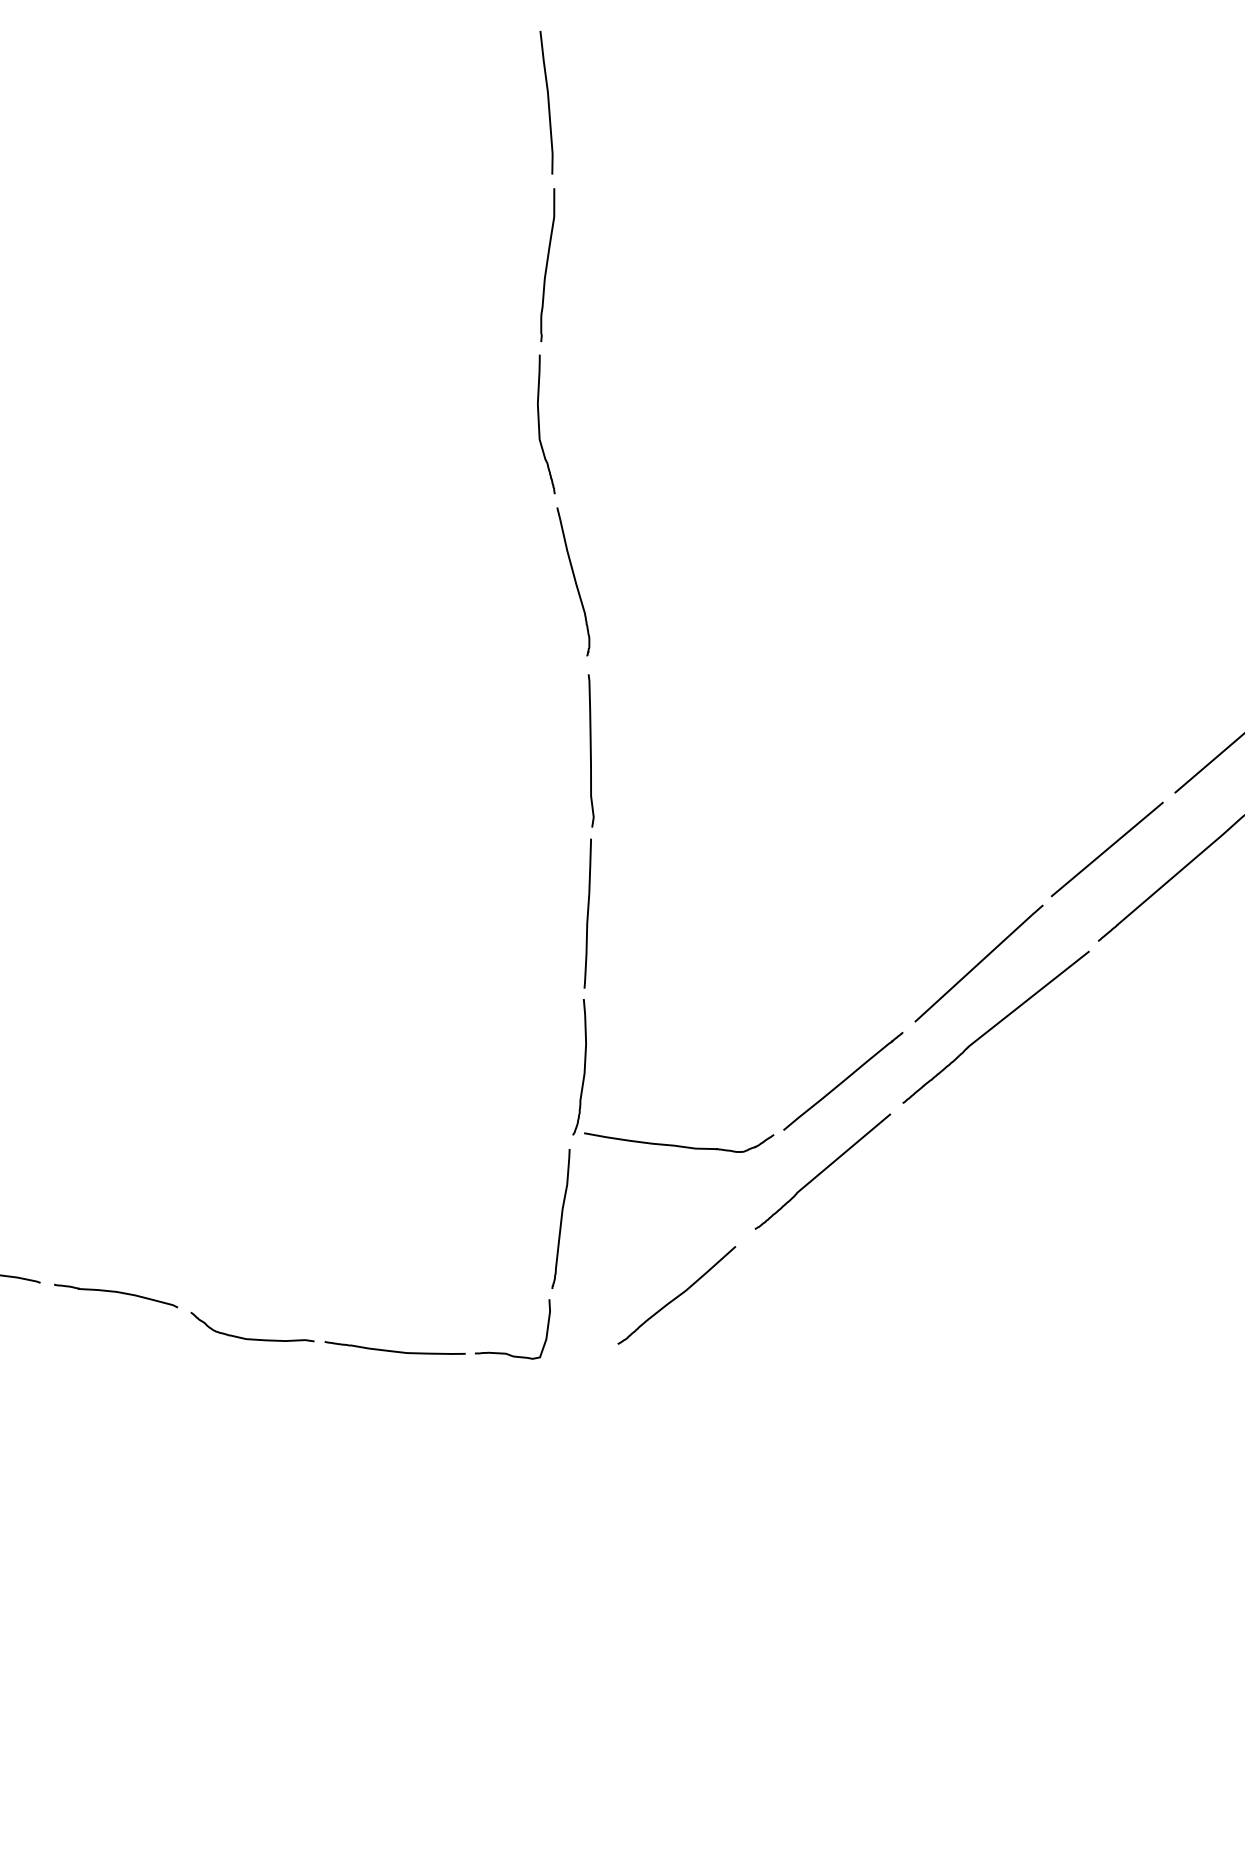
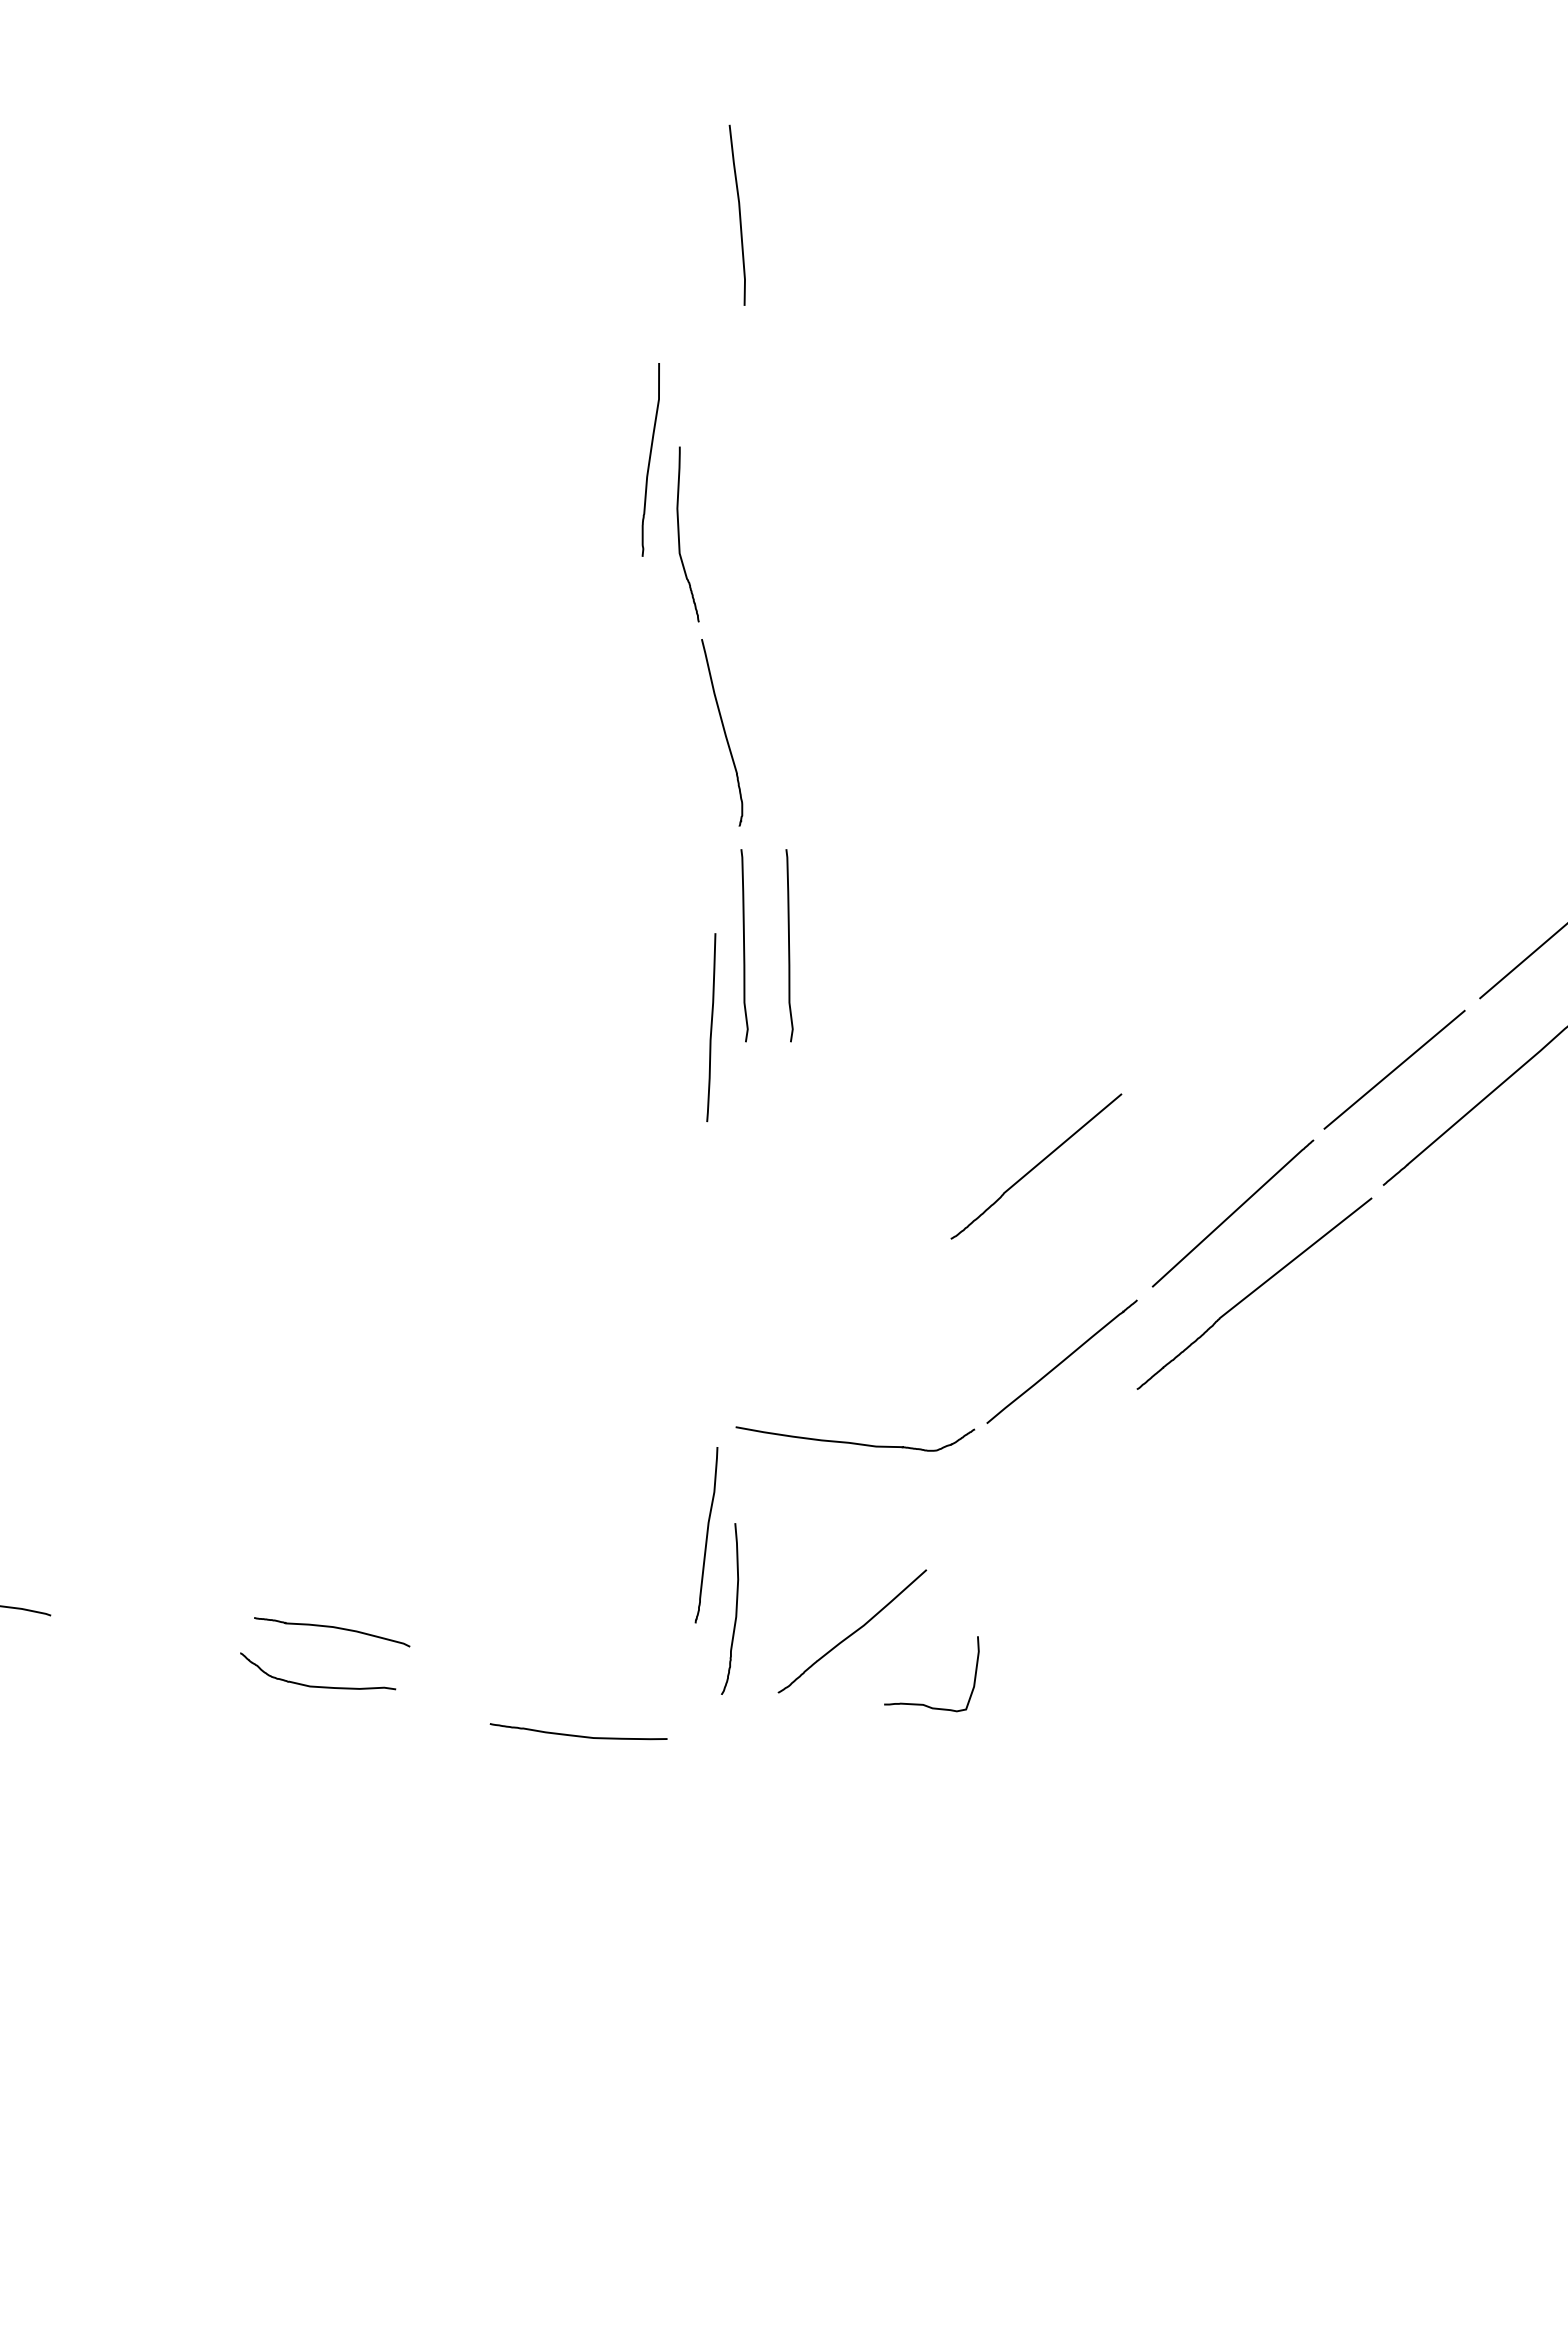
curve: (548, 102) -> (739, 214), moved
curve: (547, 264) -> (650, 459), moved
curve: (626, 750) -> (789, 945), added
curve: (587, 913) -> (711, 1027), moved
curve: (583, 1066) -> (735, 1608), moved
curve: (822, 1171) -> (1036, 1166), moved
curve: (117, 1293) -> (334, 1628), moved
curve: (395, 1351) -> (578, 1735), moved
curve: (505, 1352) -> (922, 1703), moved

